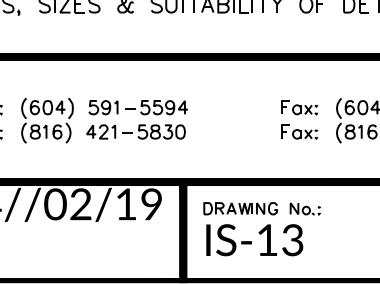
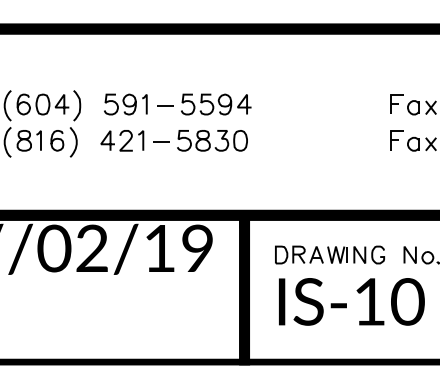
text: (292, 240) -> (407, 302), IS-13 -> IS-10

